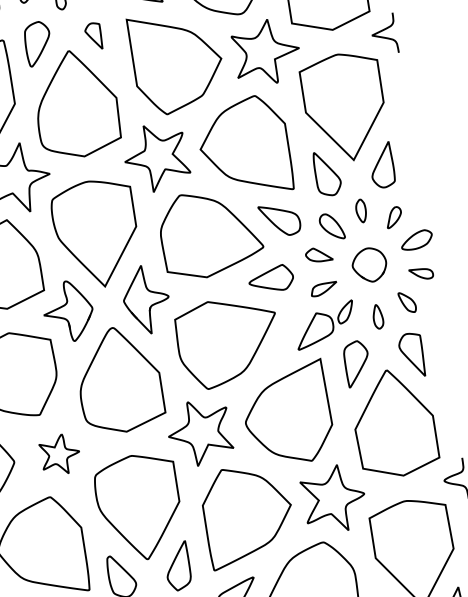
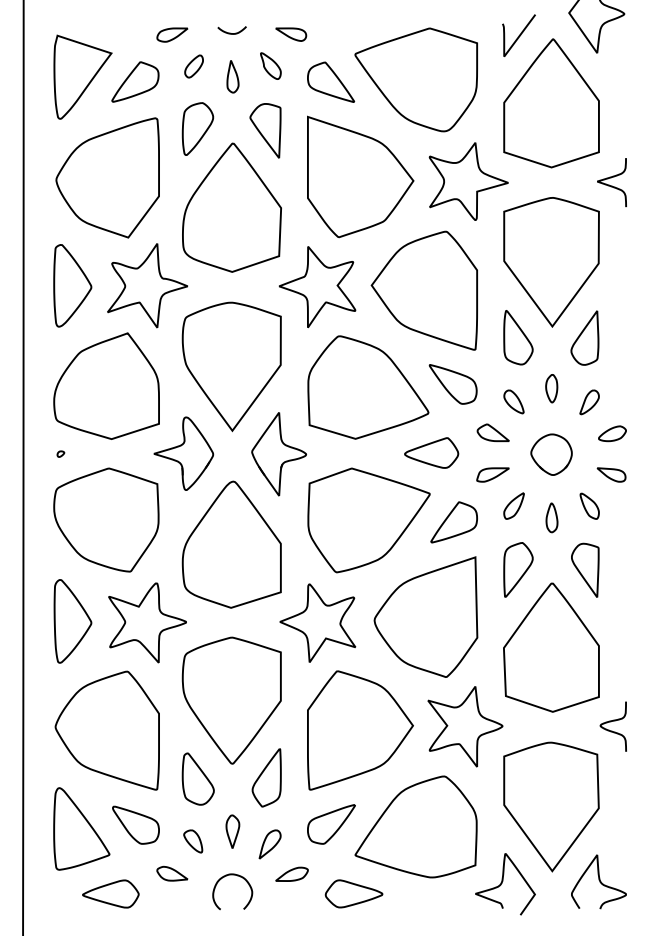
part: (93, 36) -> (265, 130), size x1.67
part: (331, 226) -> (513, 401), size x0.71
part: (416, 239) -> (612, 433), size x0.71
part: (314, 330) -> (453, 522), moved
part: (60, 454) -> (147, 622), size x1.67

